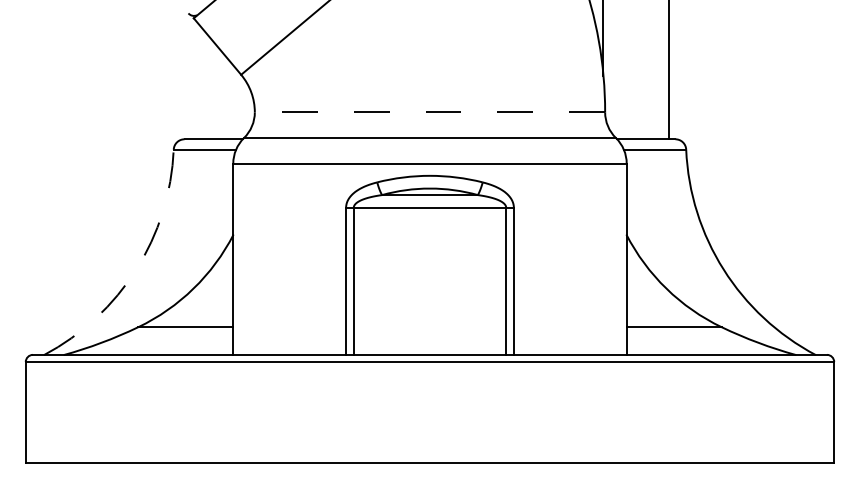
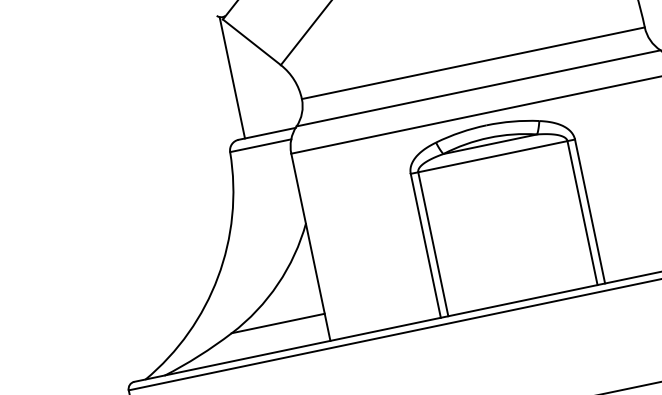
line: (191, 77) -> (232, 77), added
line: (429, 112) -> (472, 63), dashed -> solid
arc: (136, 269) -> (218, 277), dashed -> solid

